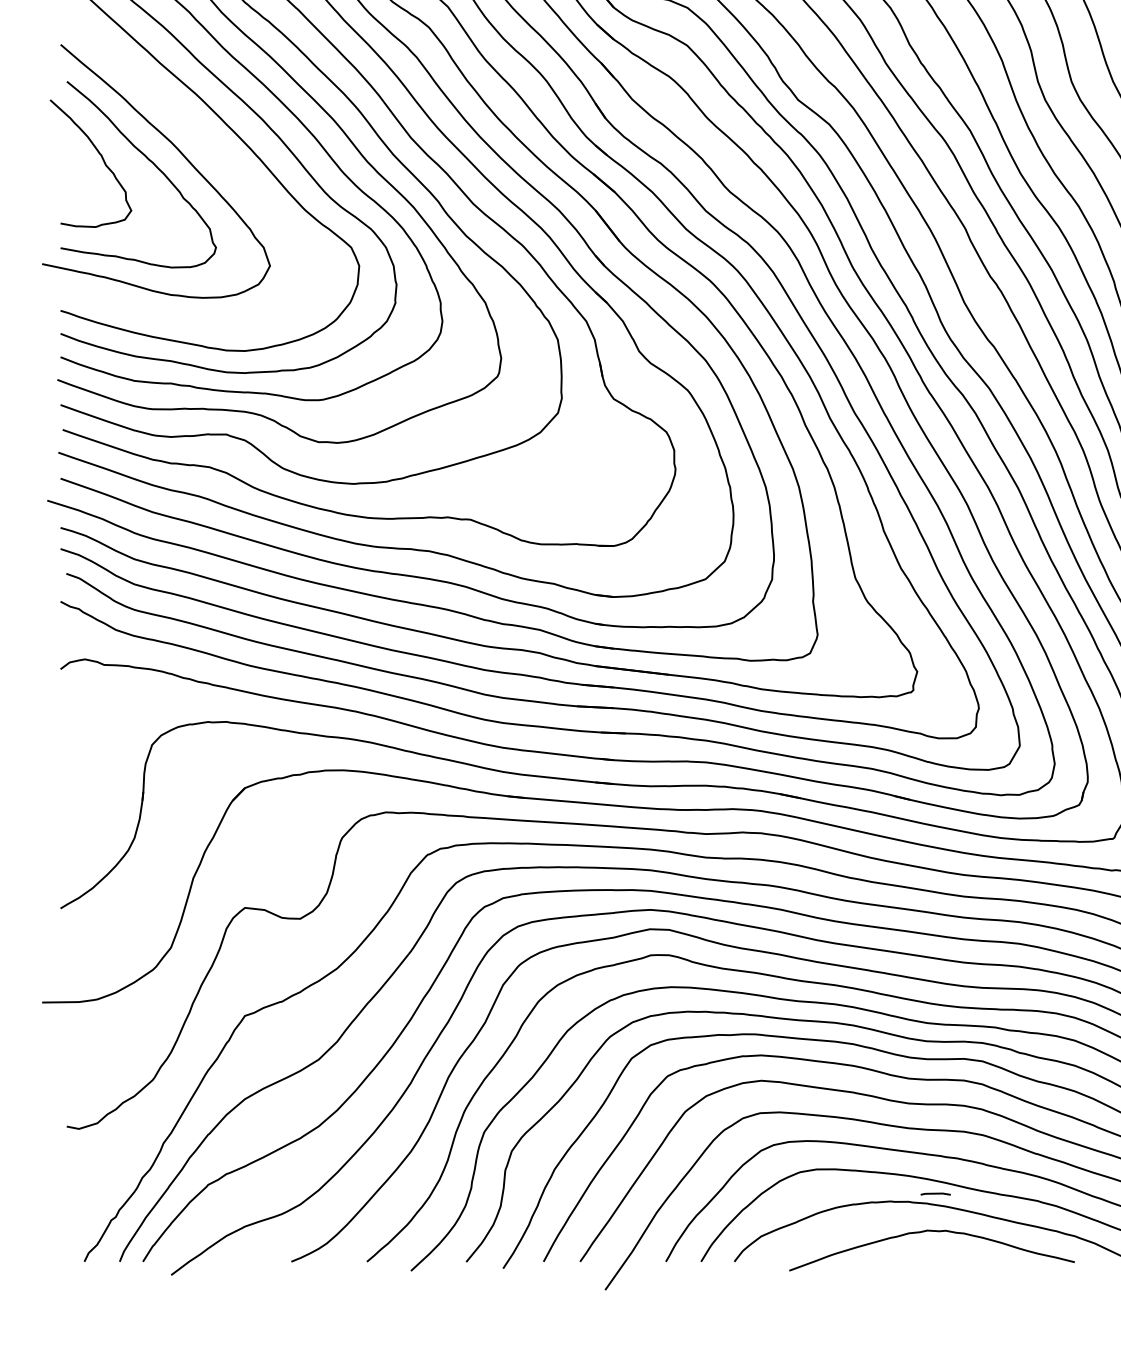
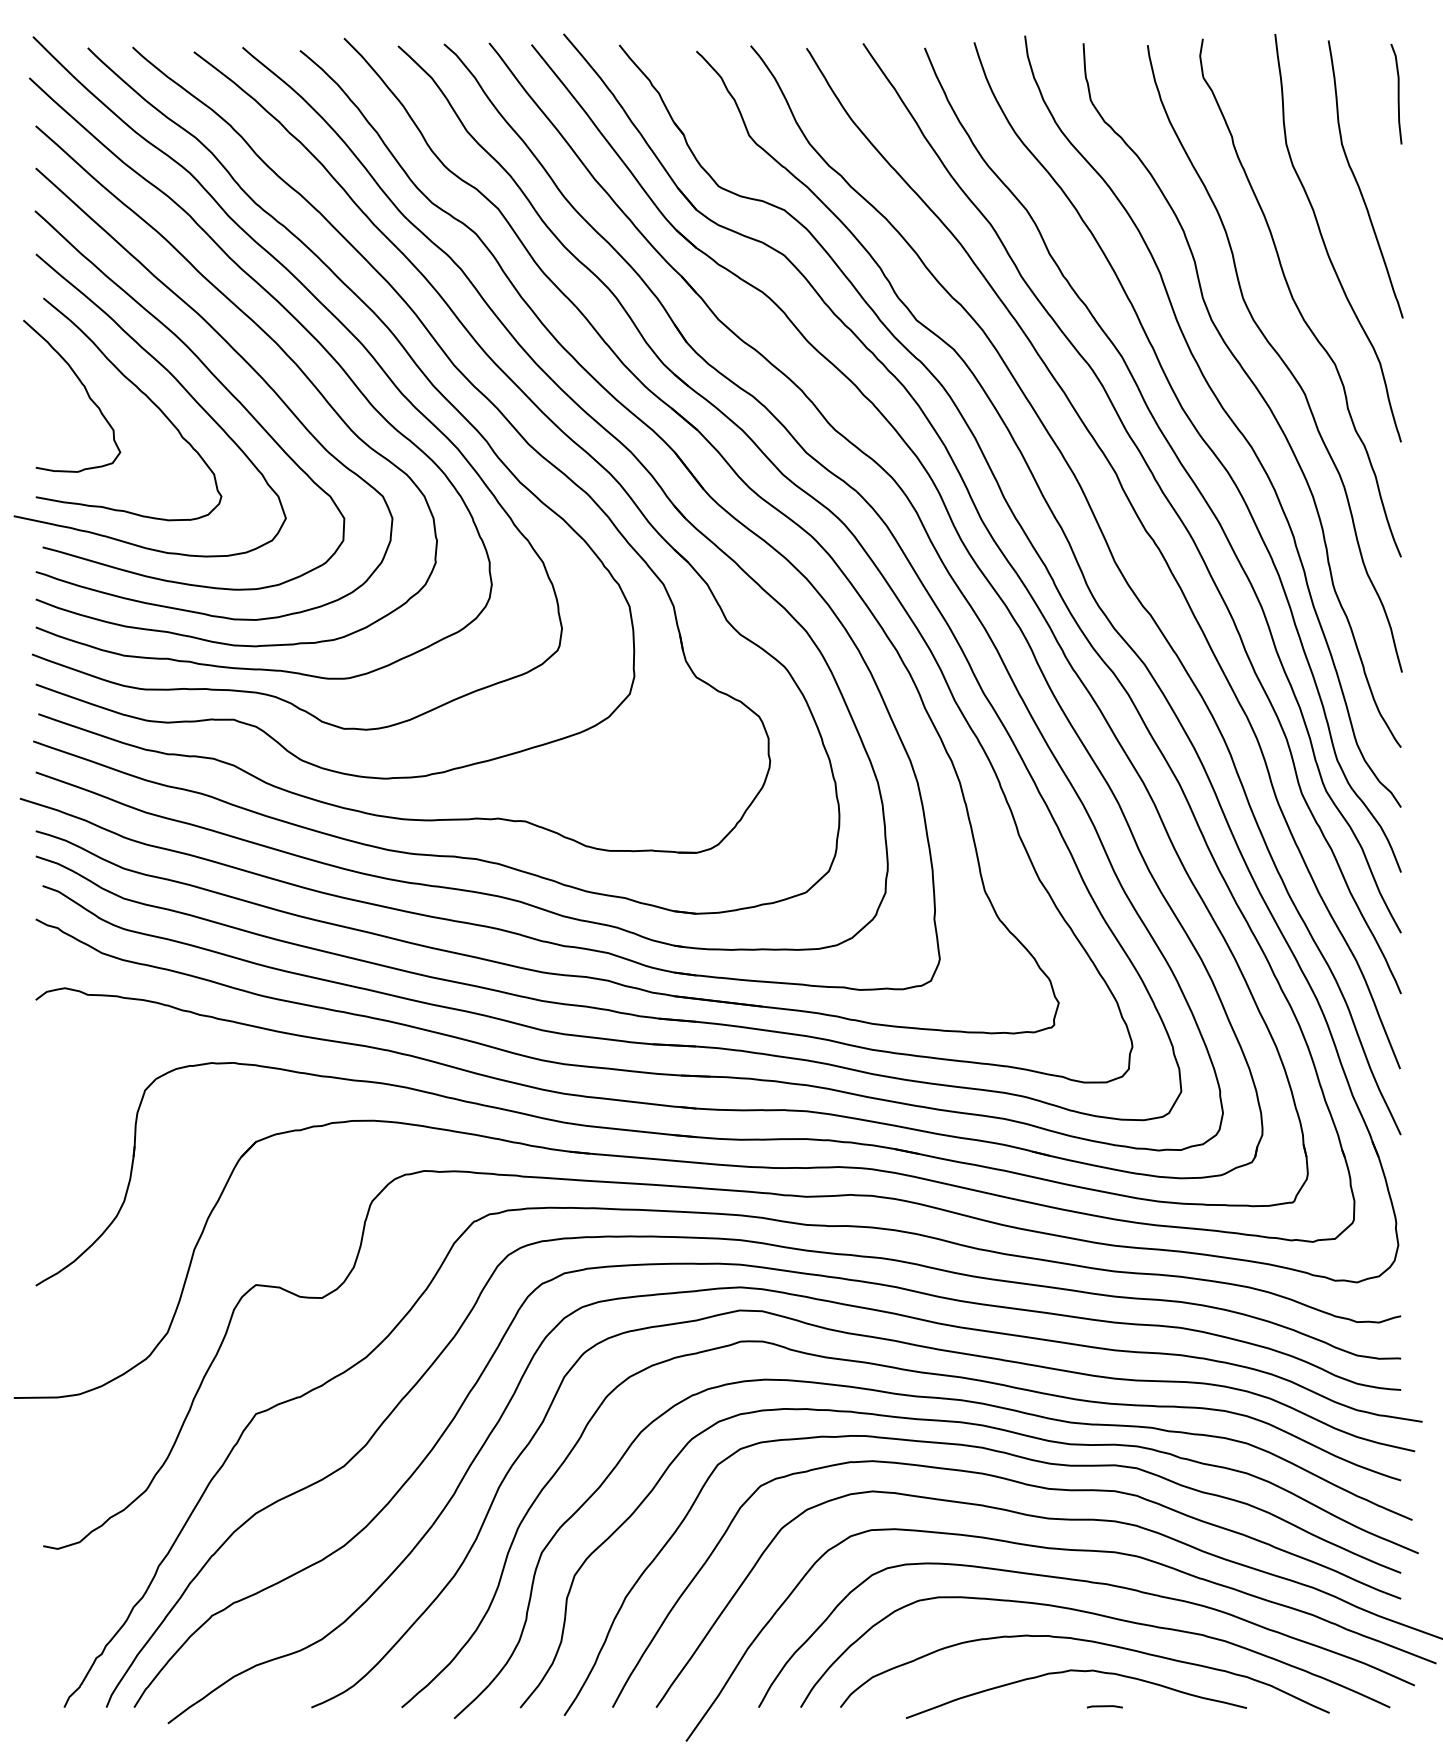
curve: (209, 147) -> (213, 376), added
line: (935, 1193) -> (1104, 1706), moved

